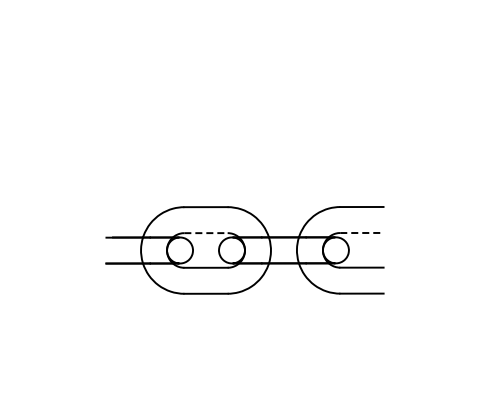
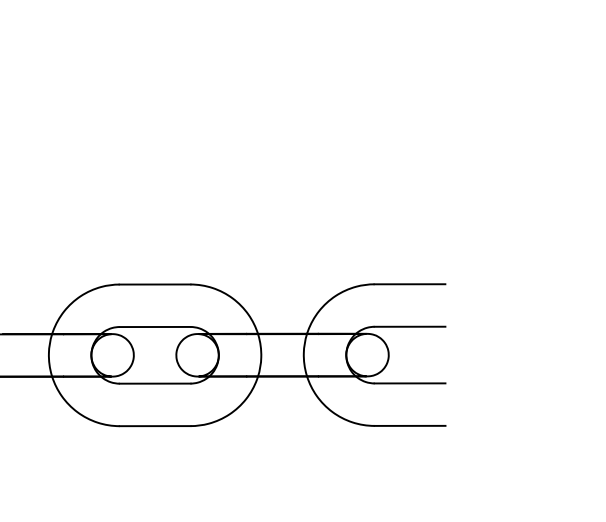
line: (206, 233) -> (155, 327), dashed -> solid
line: (361, 233) -> (409, 327), dashed -> solid

